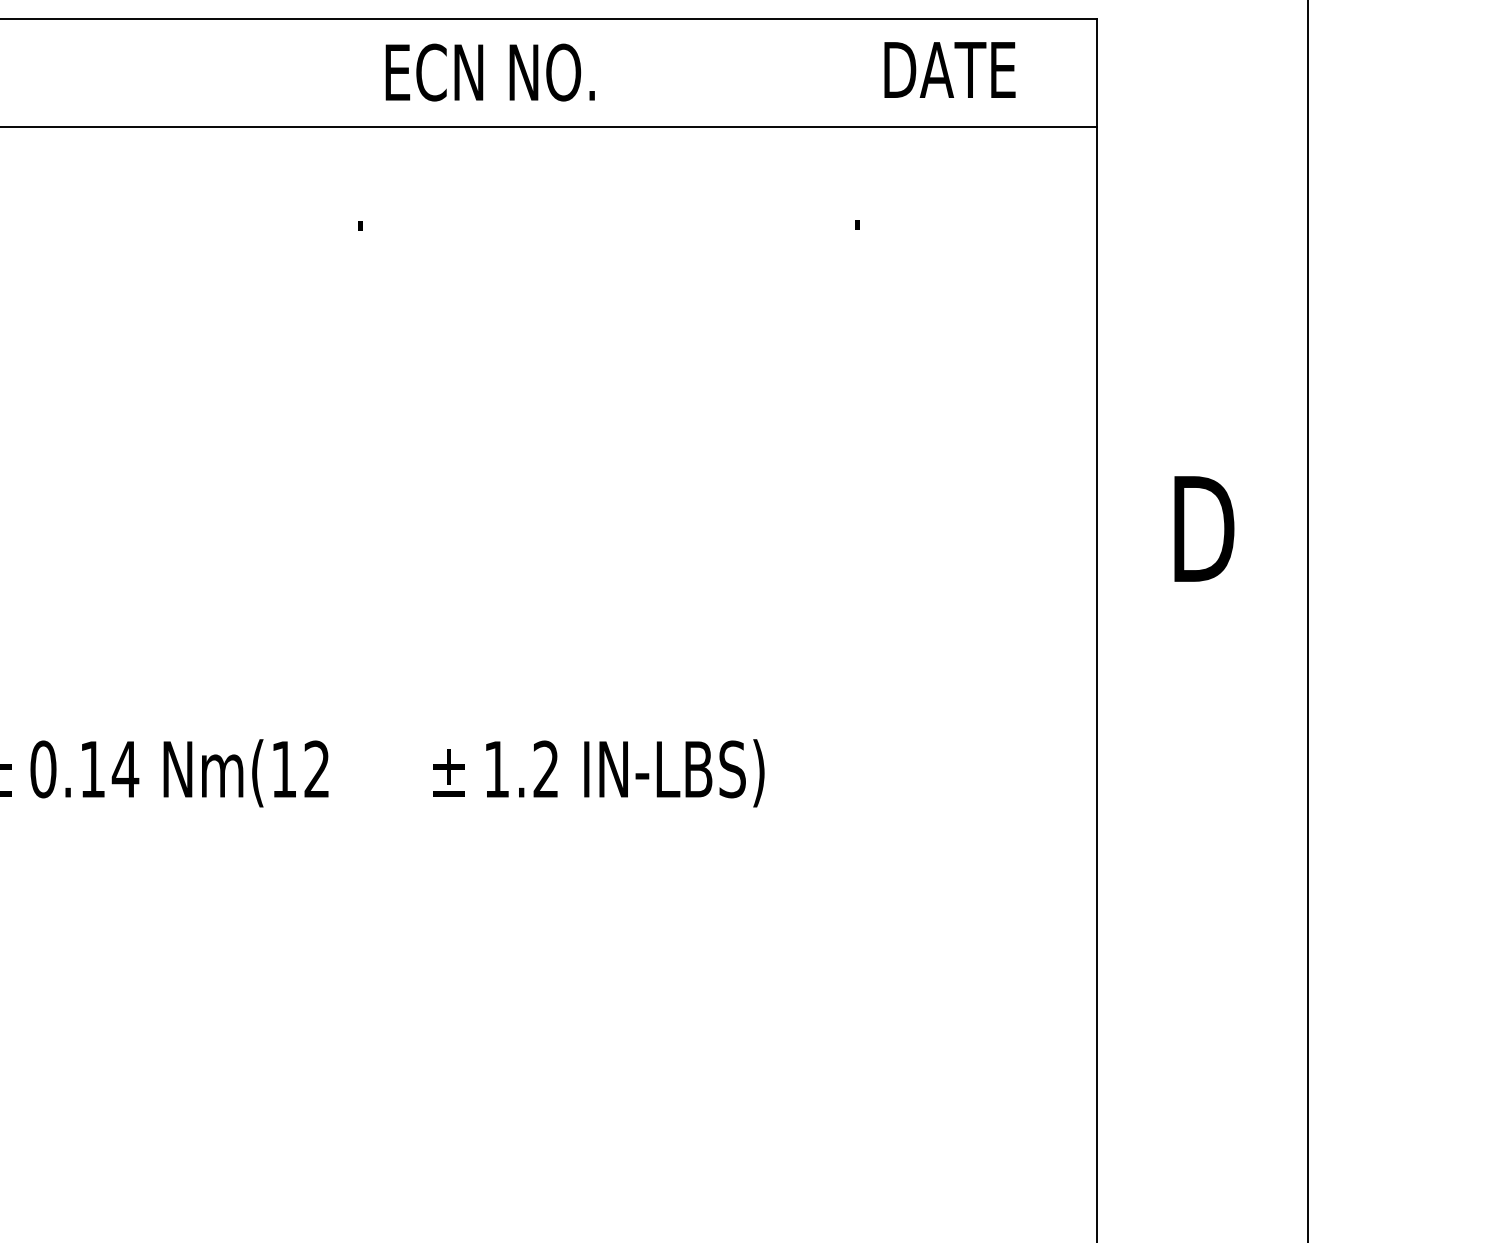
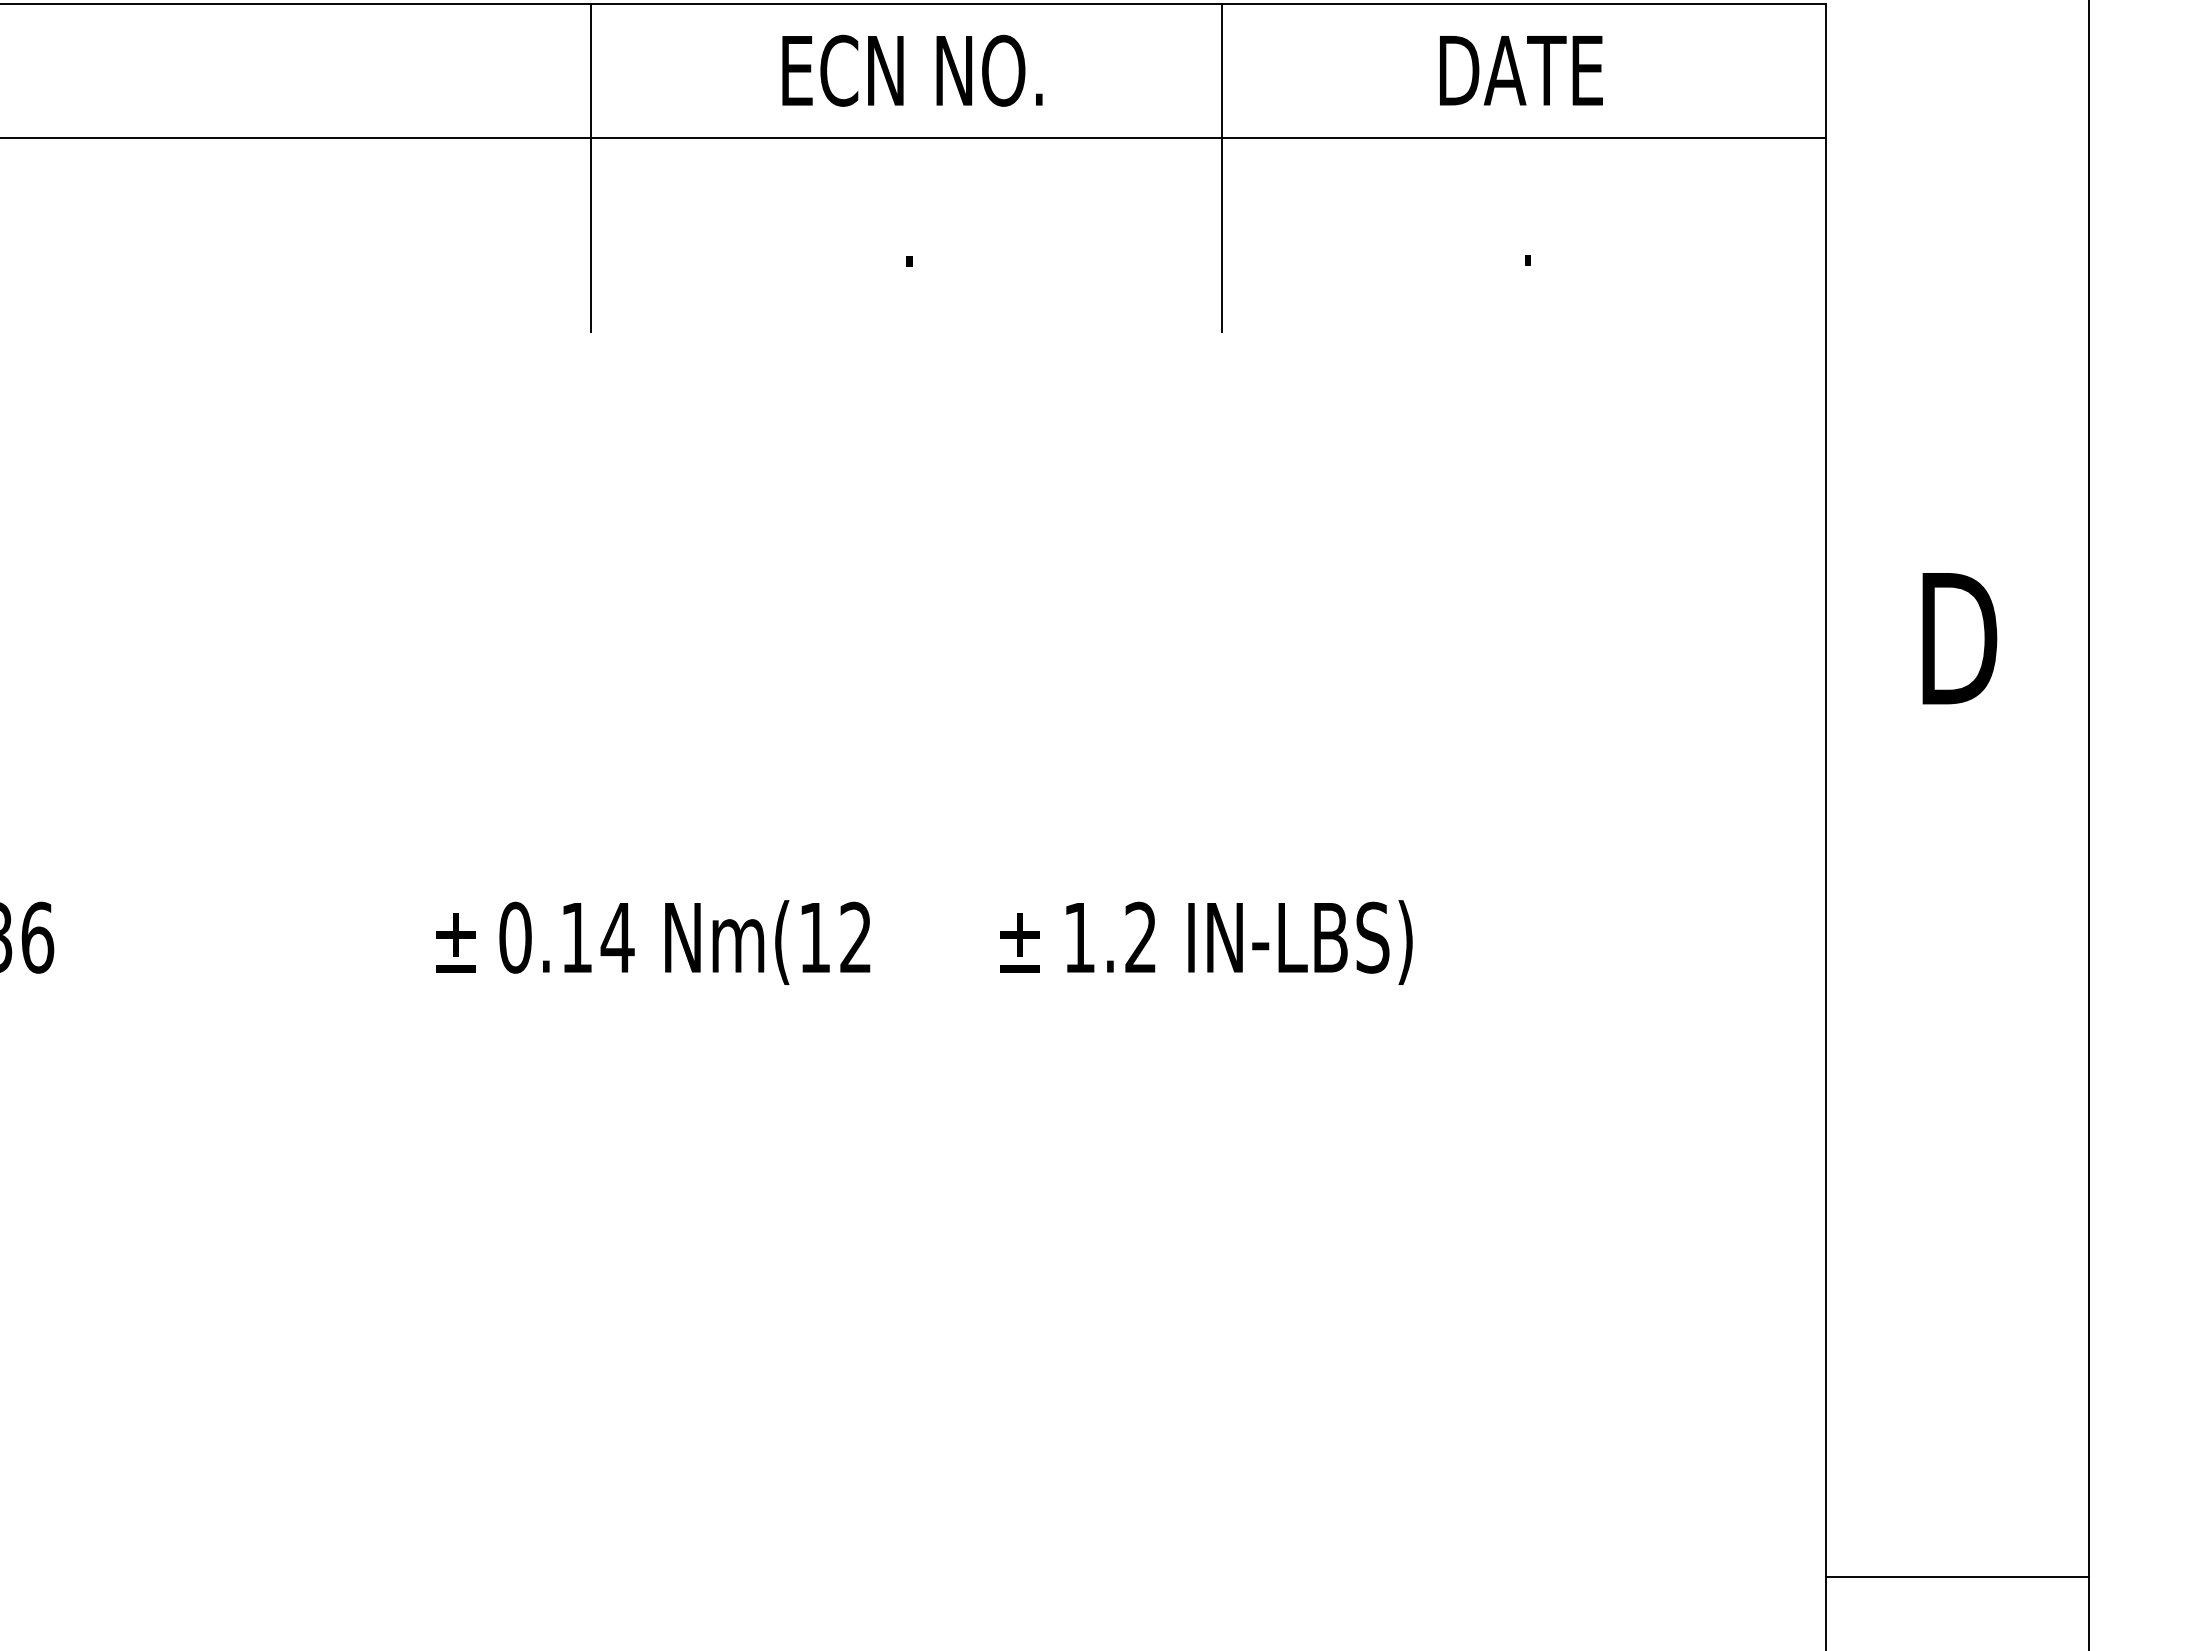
text: (950, 69) -> (1521, 70), moved
text: (490, 72) -> (912, 70), moved
line: (104, 151) -> (591, 168), added
line: (610, 151) -> (1221, 168), added

